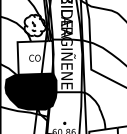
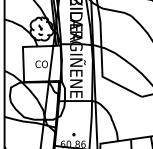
fill: (31, 91) -> (37, 100), removed

